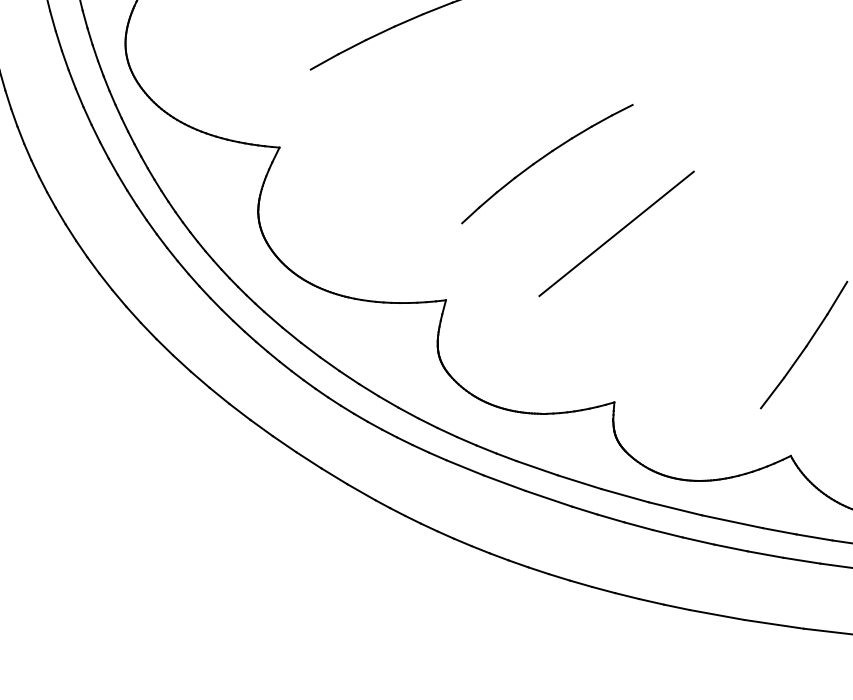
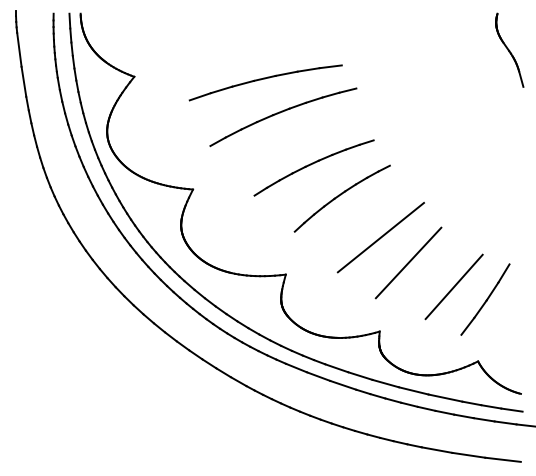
part: (495, 108) -> (313, 167), added
line: (666, 278) -> (408, 262), added
line: (746, 321) -> (453, 286), added

